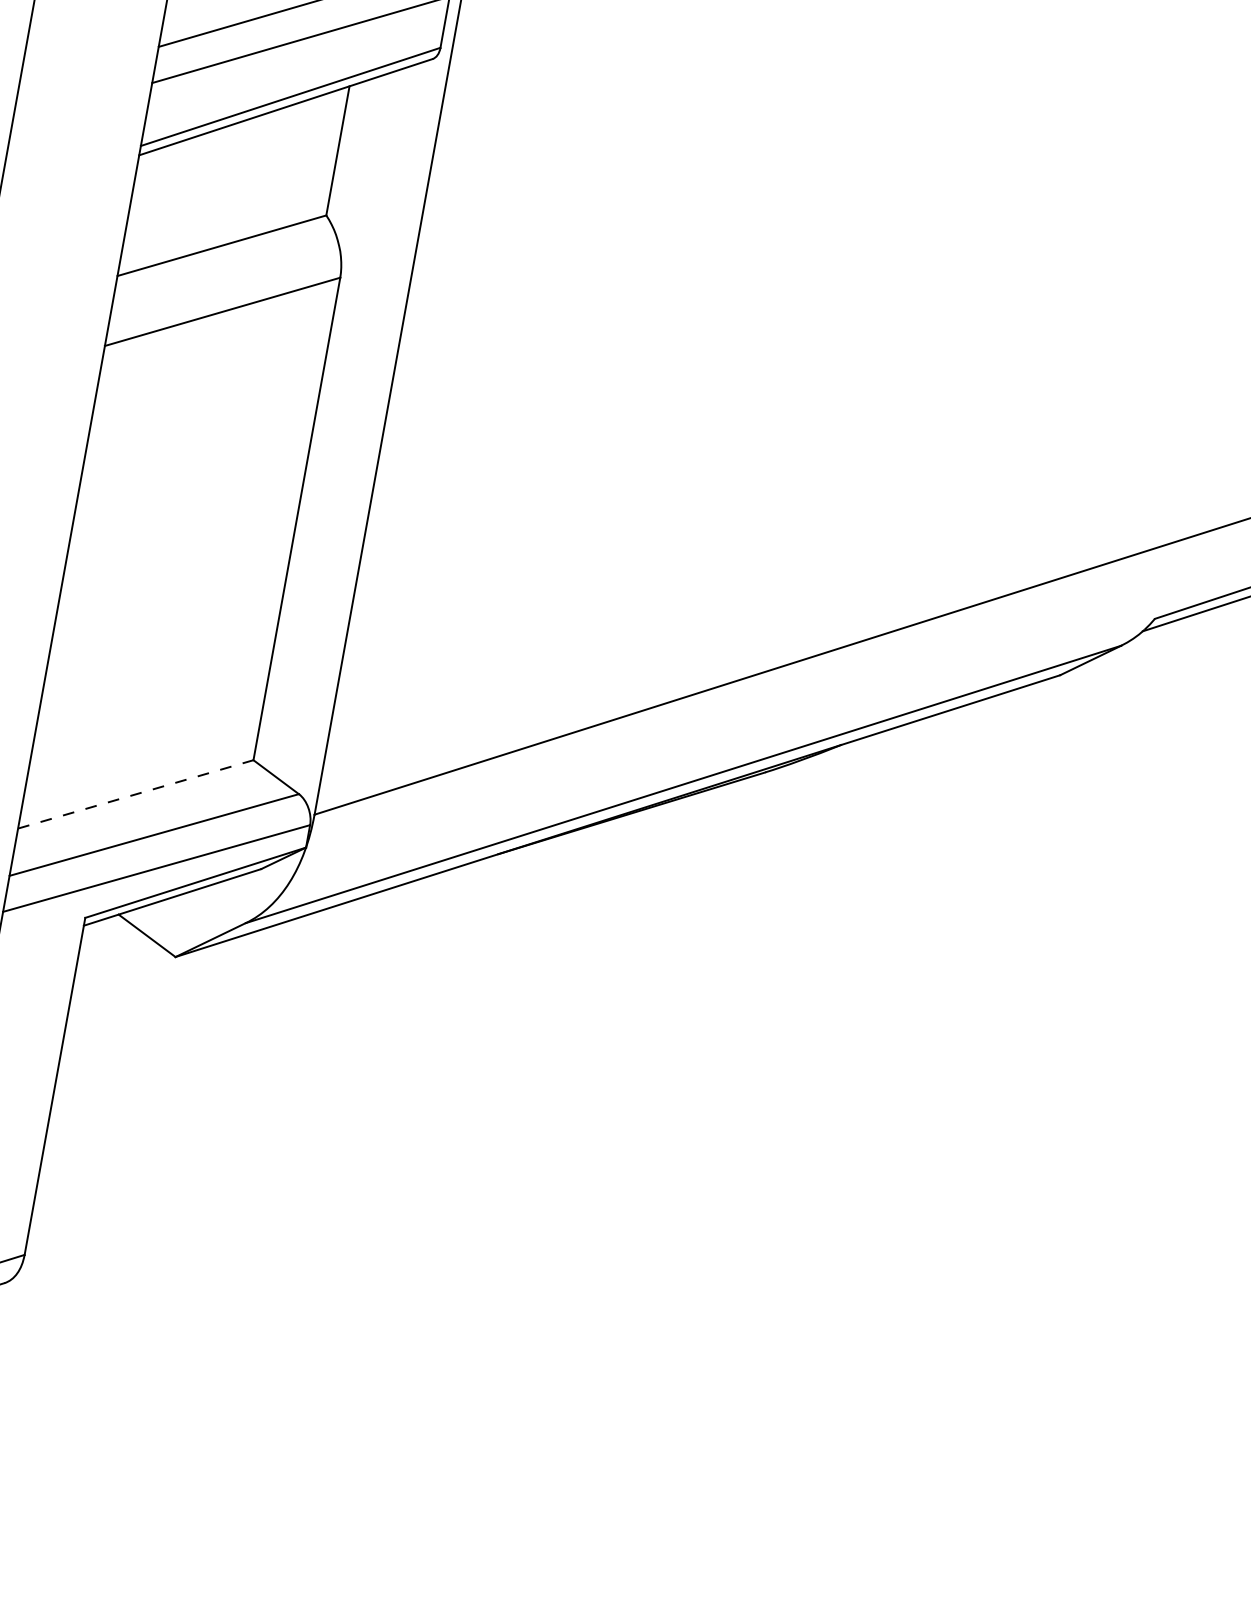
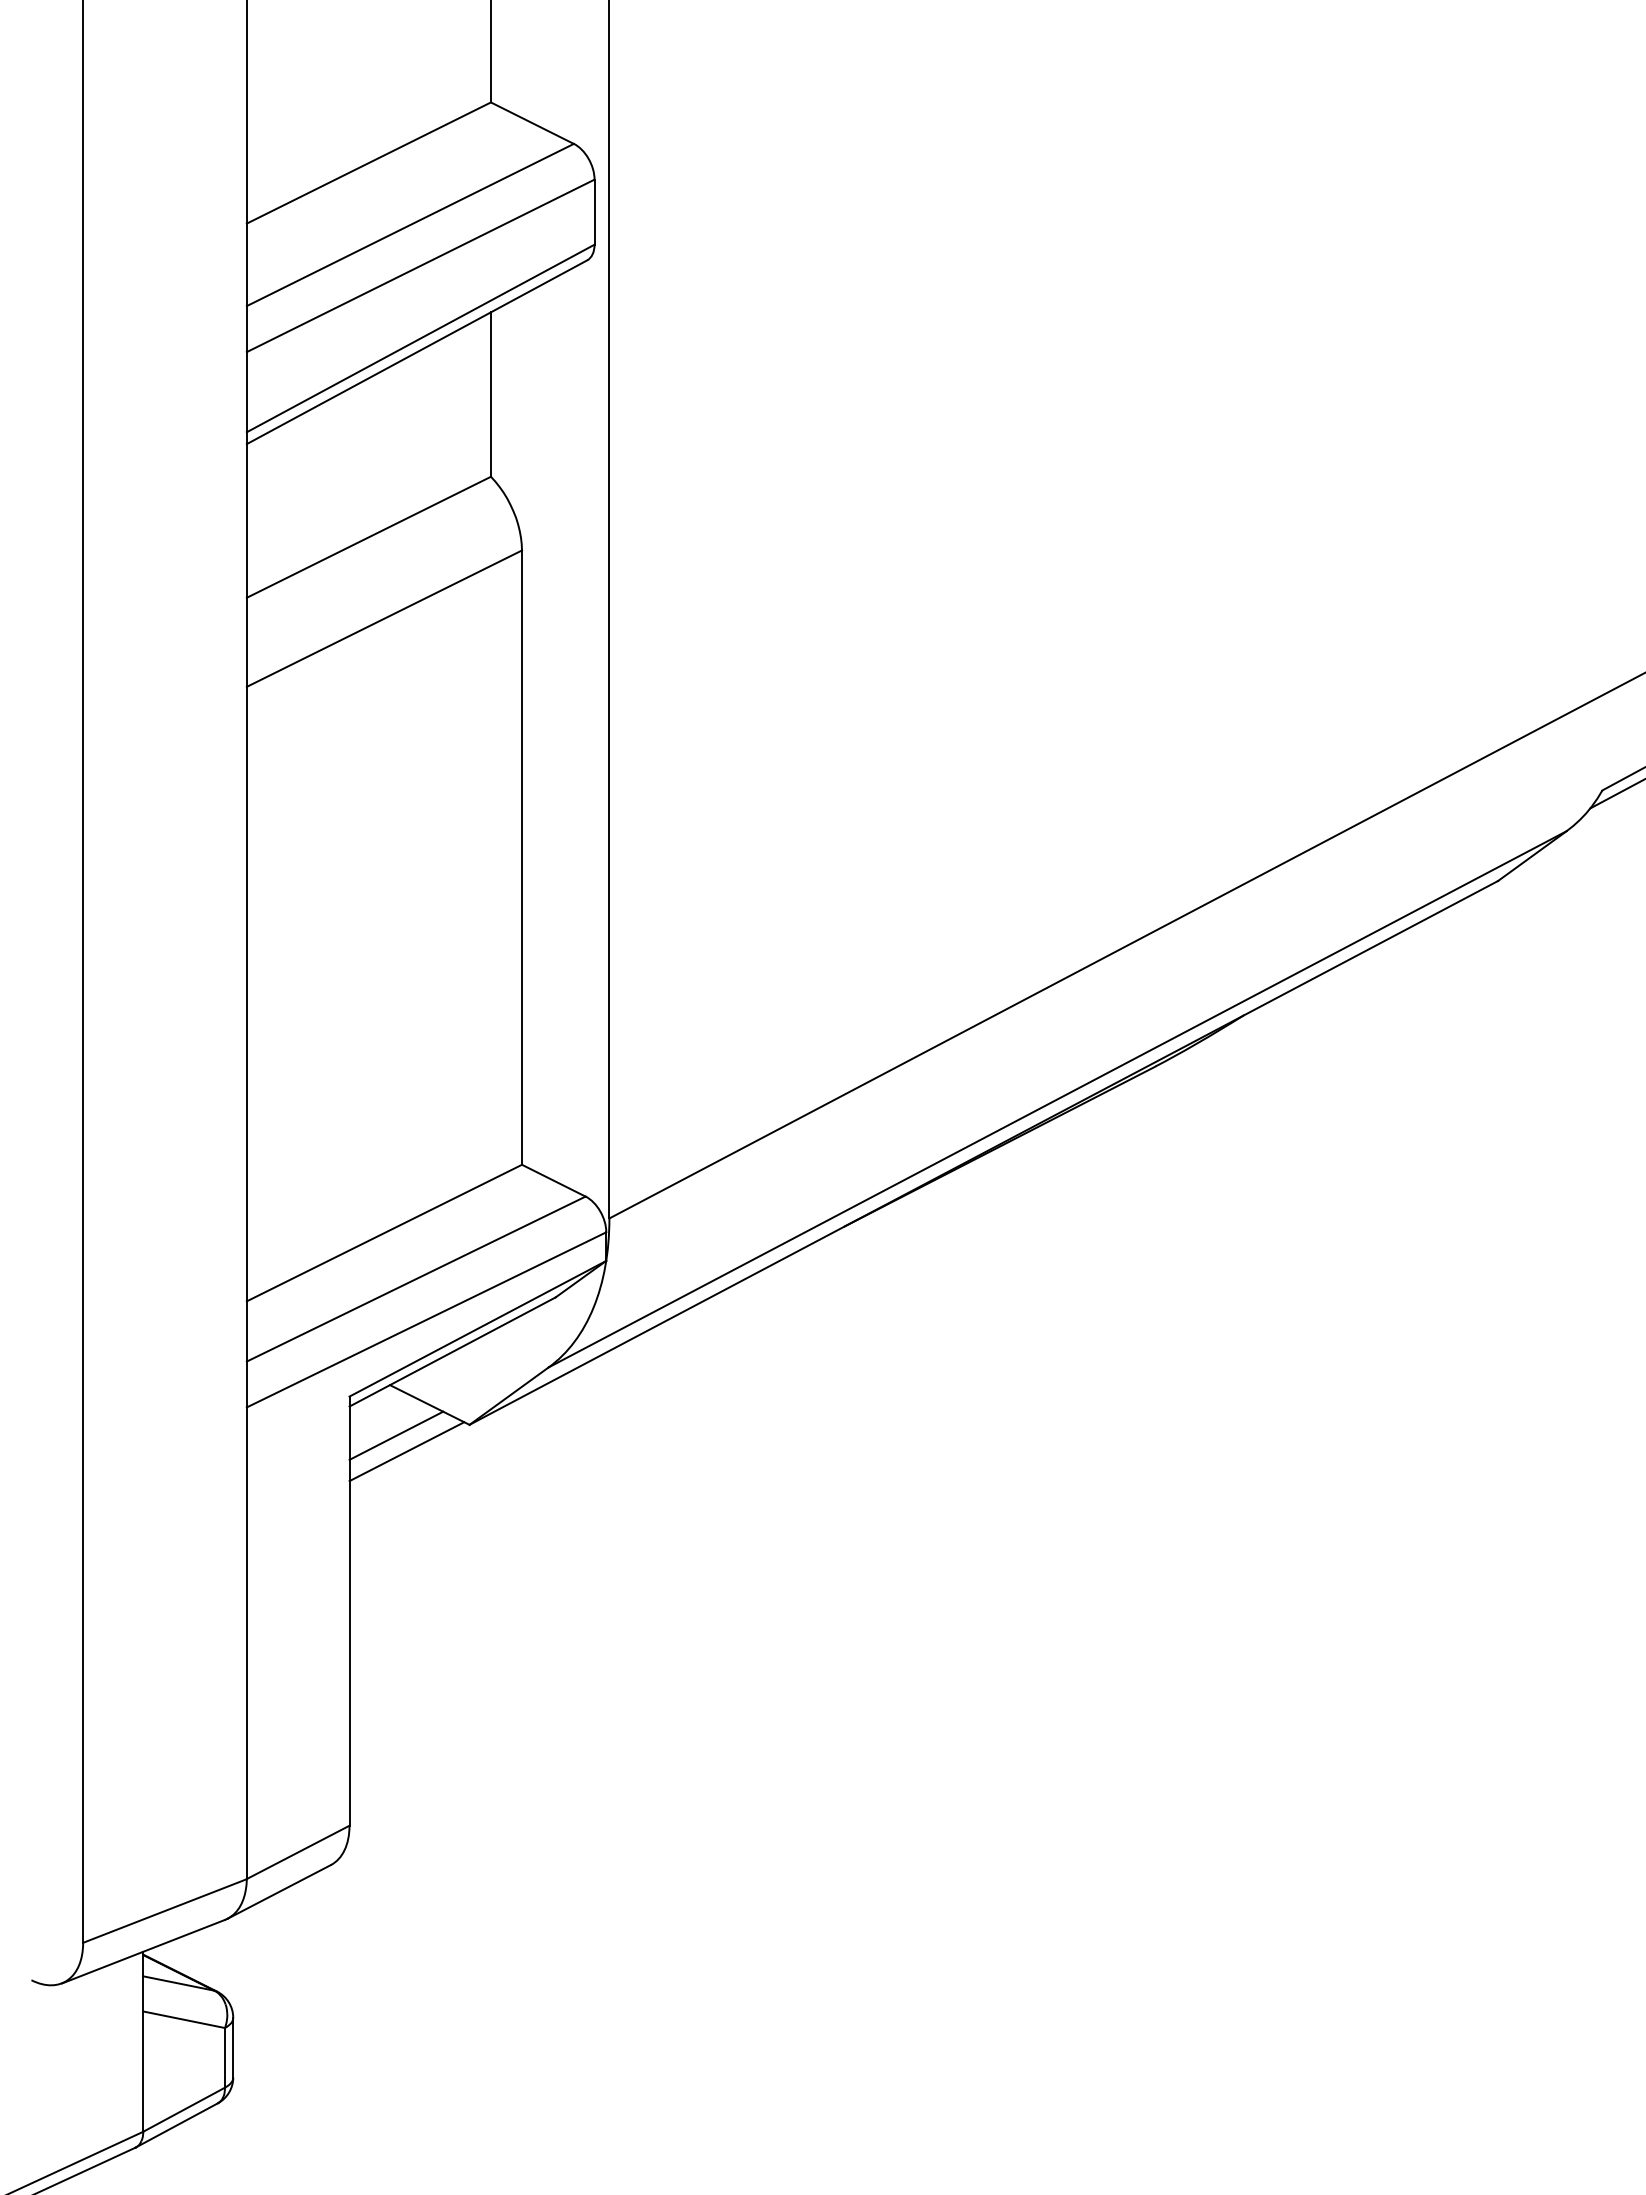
line: (135, 794) -> (384, 1233), dashed -> solid
line: (116, 955) -> (396, 1435), added
line: (122, 969) -> (406, 1451), added

